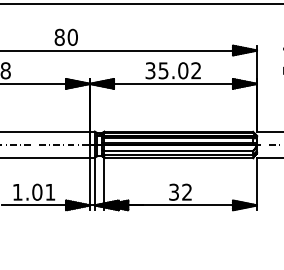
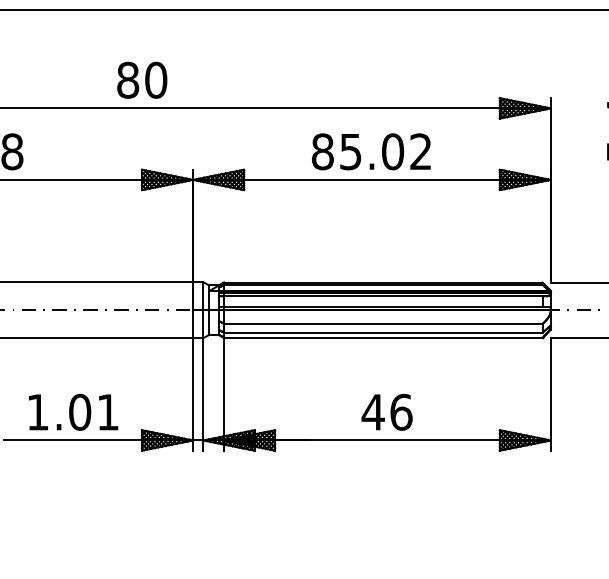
text: (150, 70) -> (322, 151), 35.02 -> 85.02
text: (180, 191) -> (387, 410), 32 -> 46

